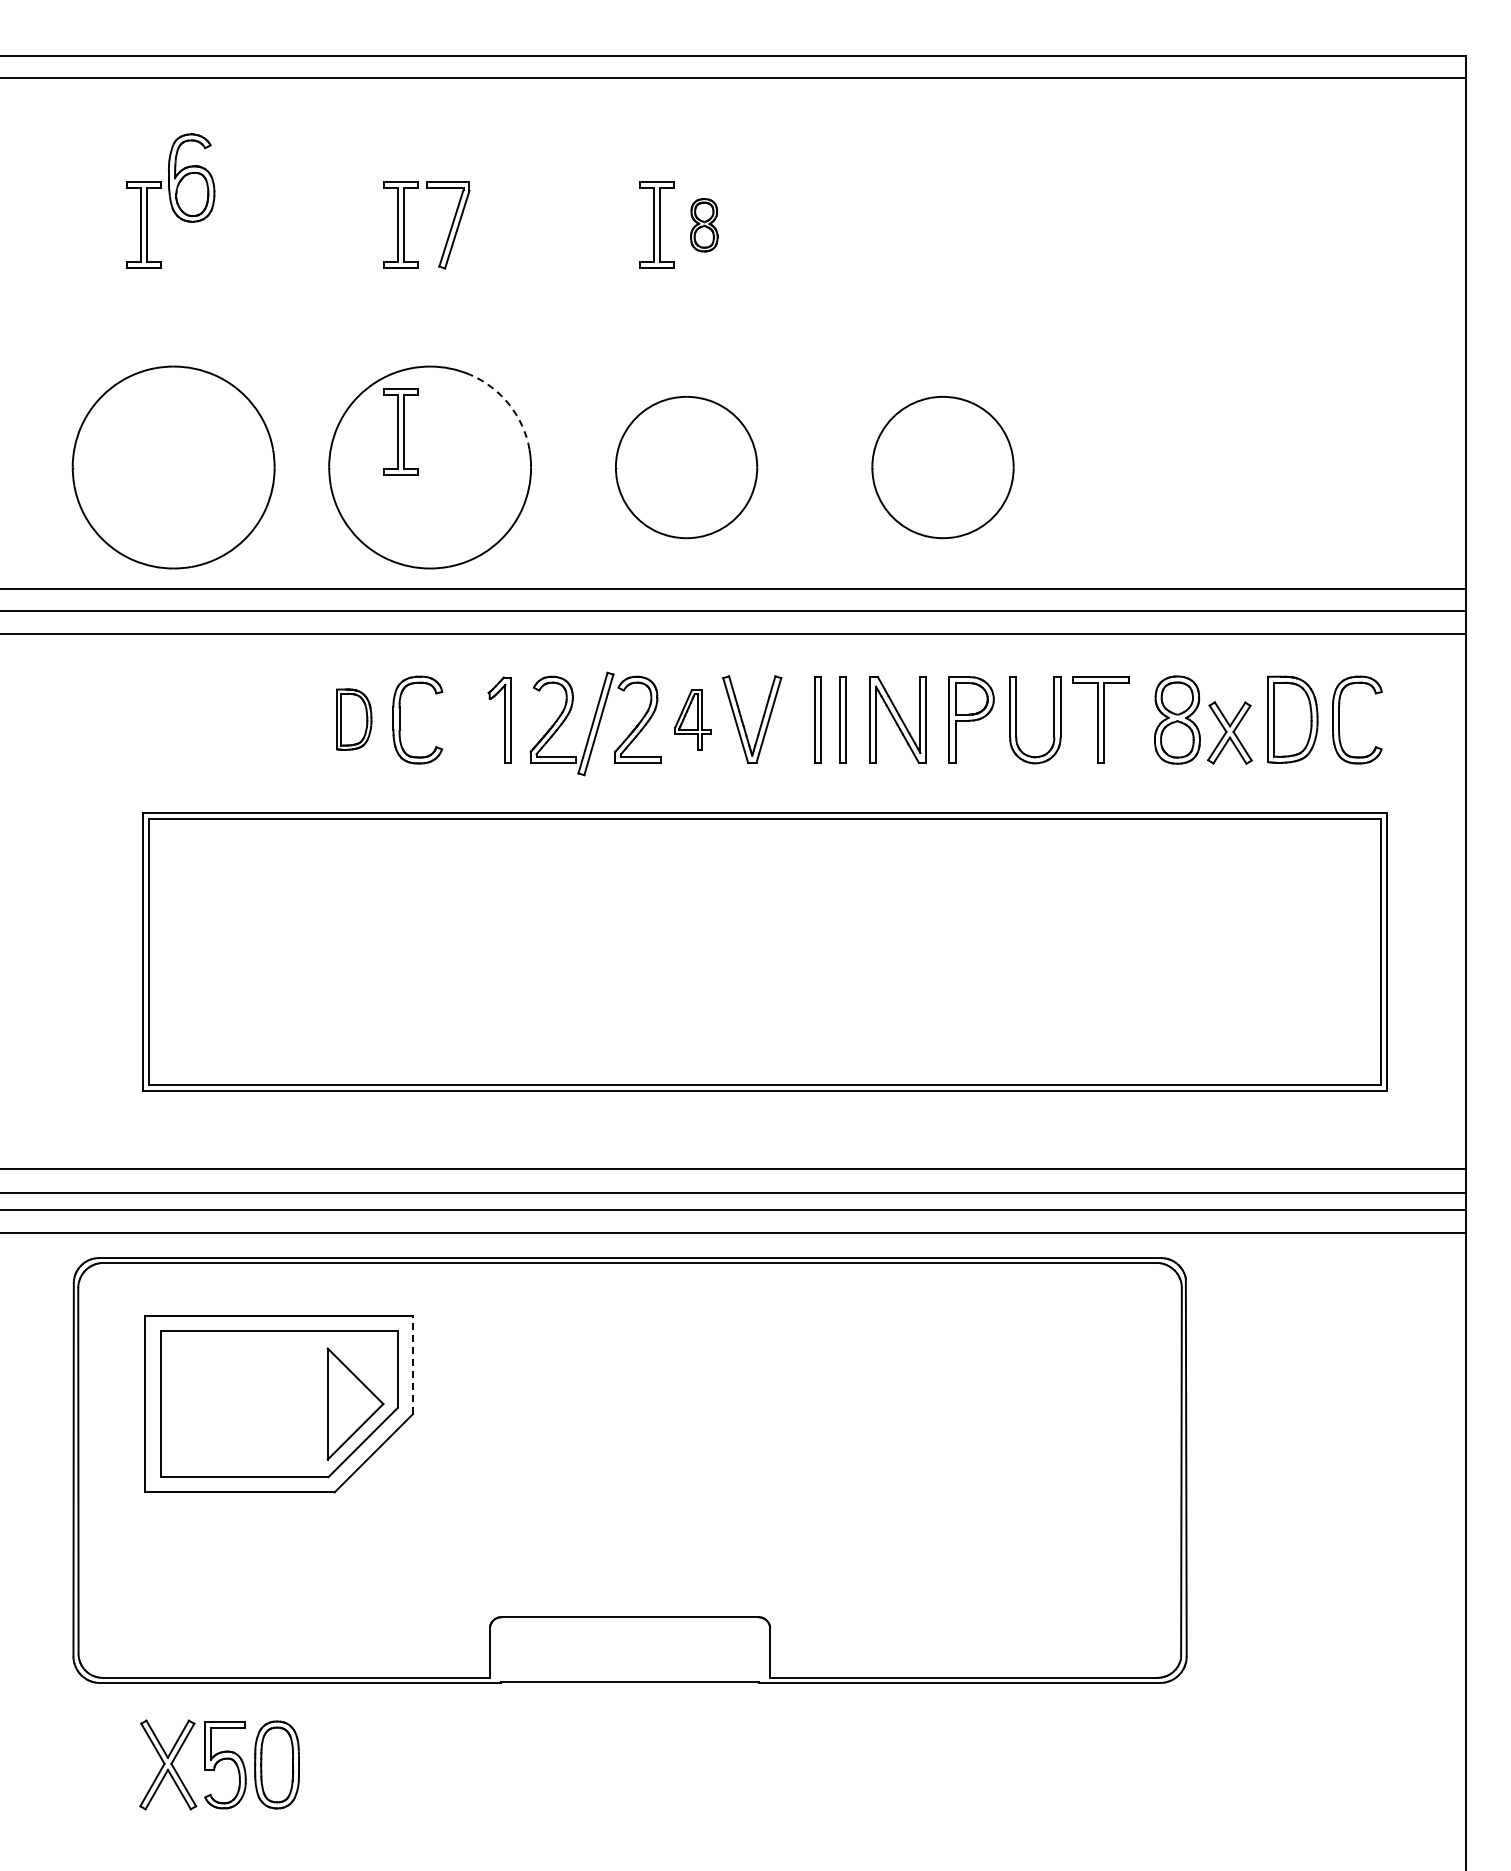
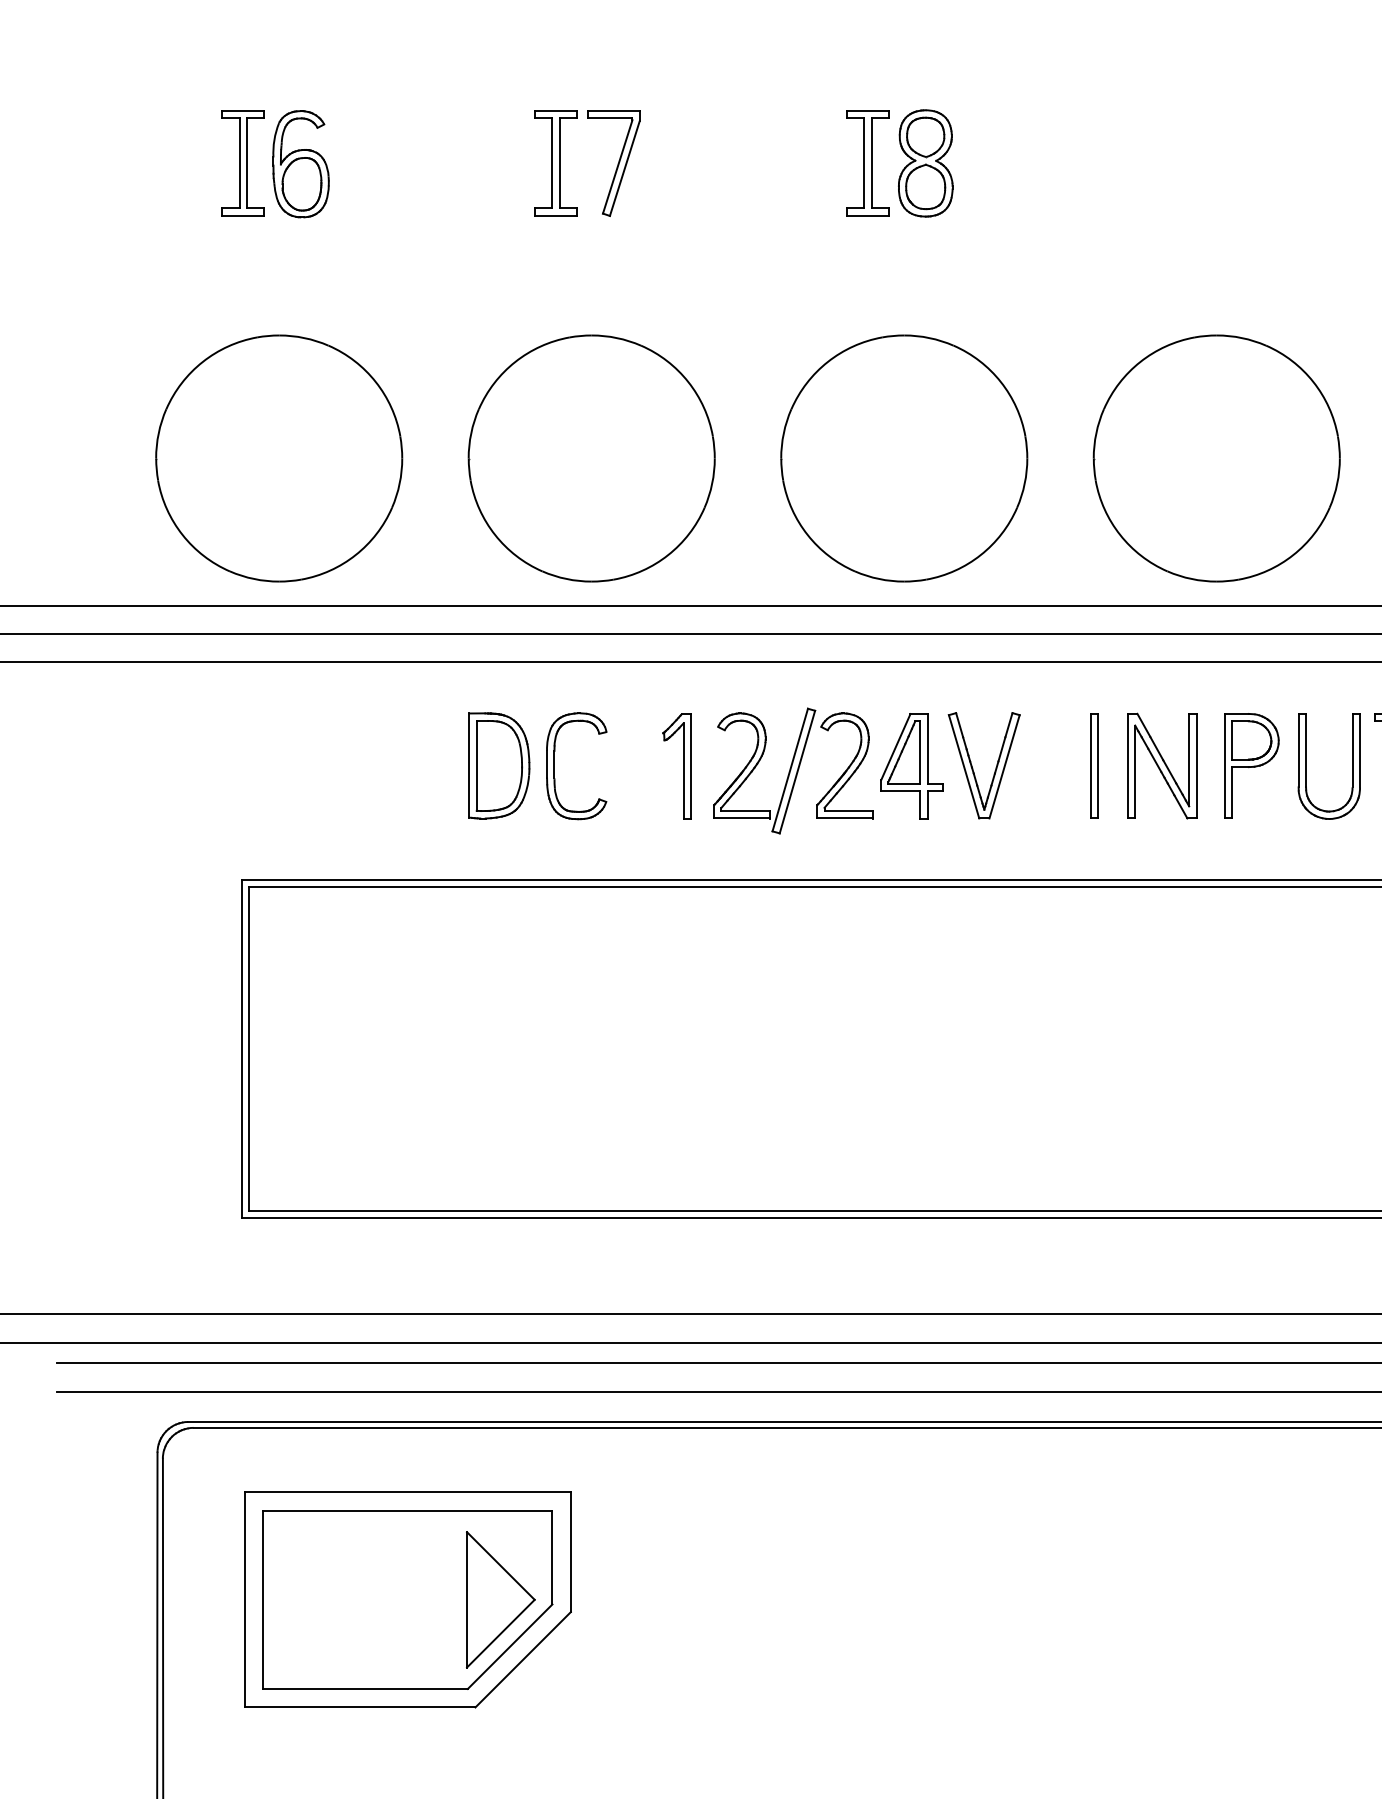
part: (191, 177) -> (300, 163), moved
part: (704, 224) -> (926, 162), size x1.67
arc: (509, 404) -> (688, 381), dashed -> solid
part: (400, 431) -> (555, 414), removed
part: (686, 467) -> (904, 458), size x1.43
part: (942, 467) -> (1216, 458), size x1.43
part: (353, 719) -> (498, 765), size x1.43
part: (692, 719) -> (911, 765), size x1.43
part: (817, 719) -> (1063, 765), removed
line: (413, 1364) -> (571, 1551), dashed -> solid

